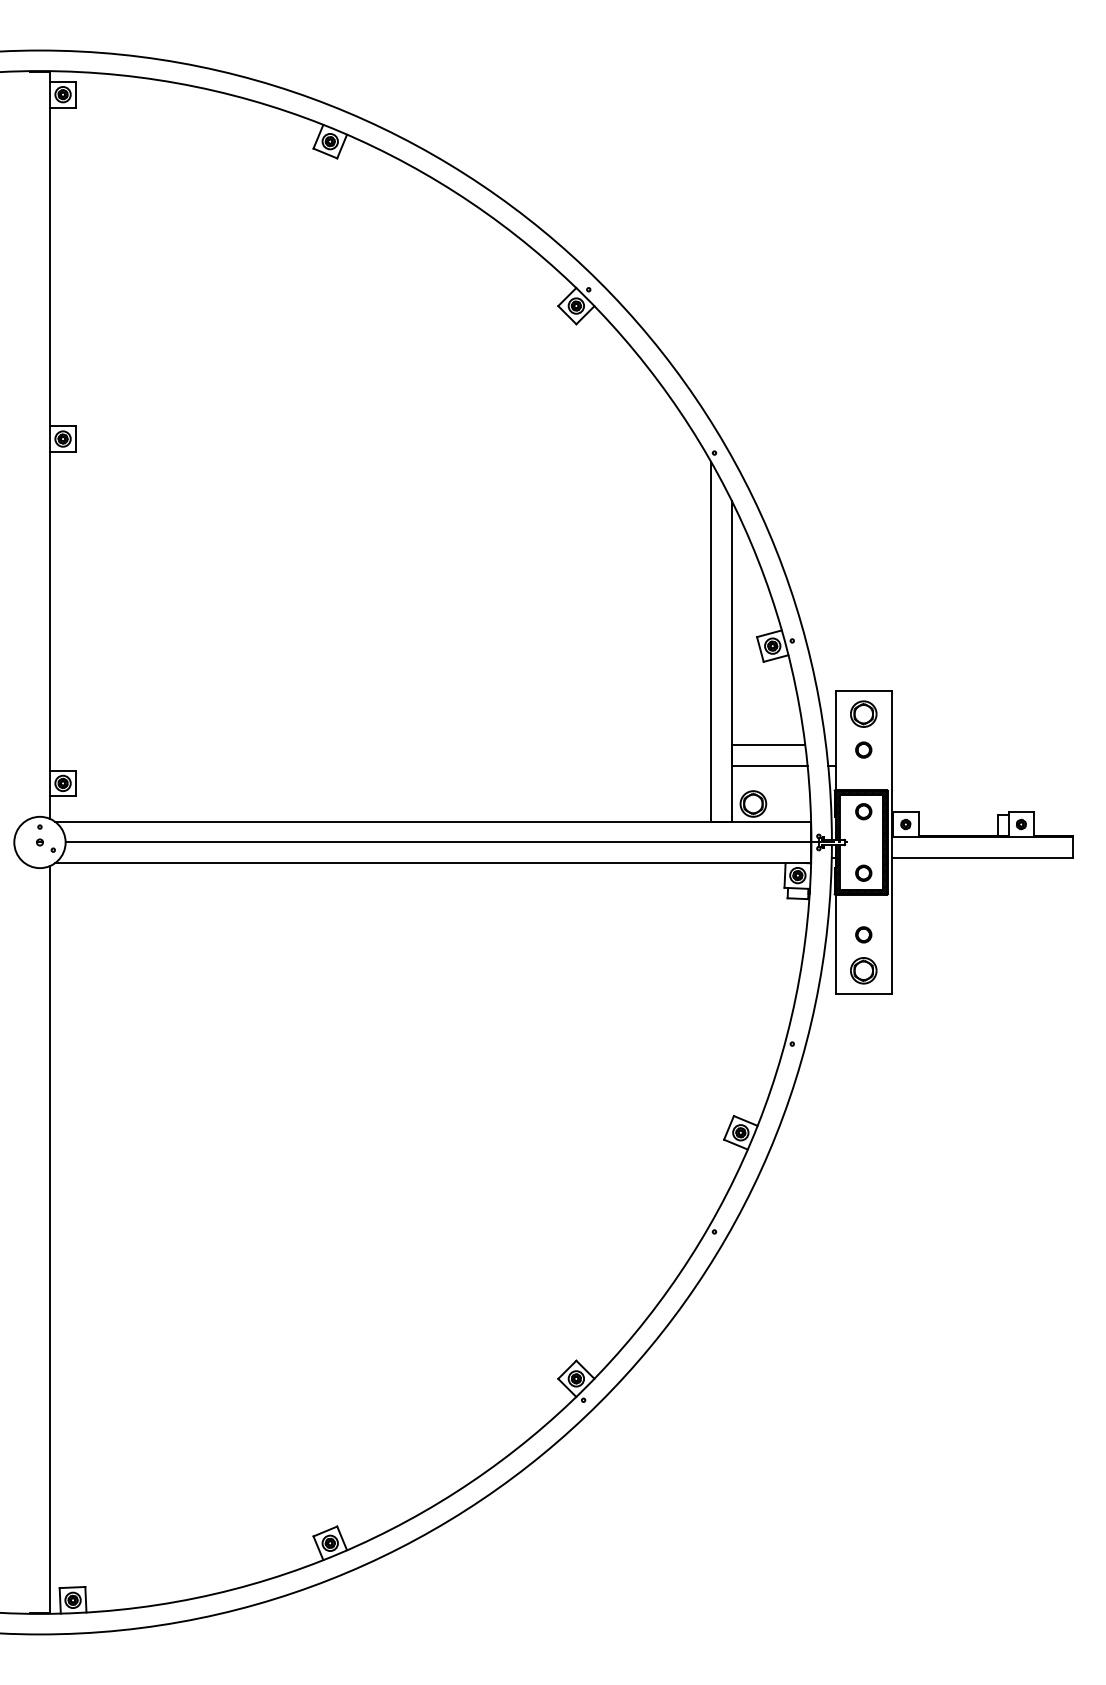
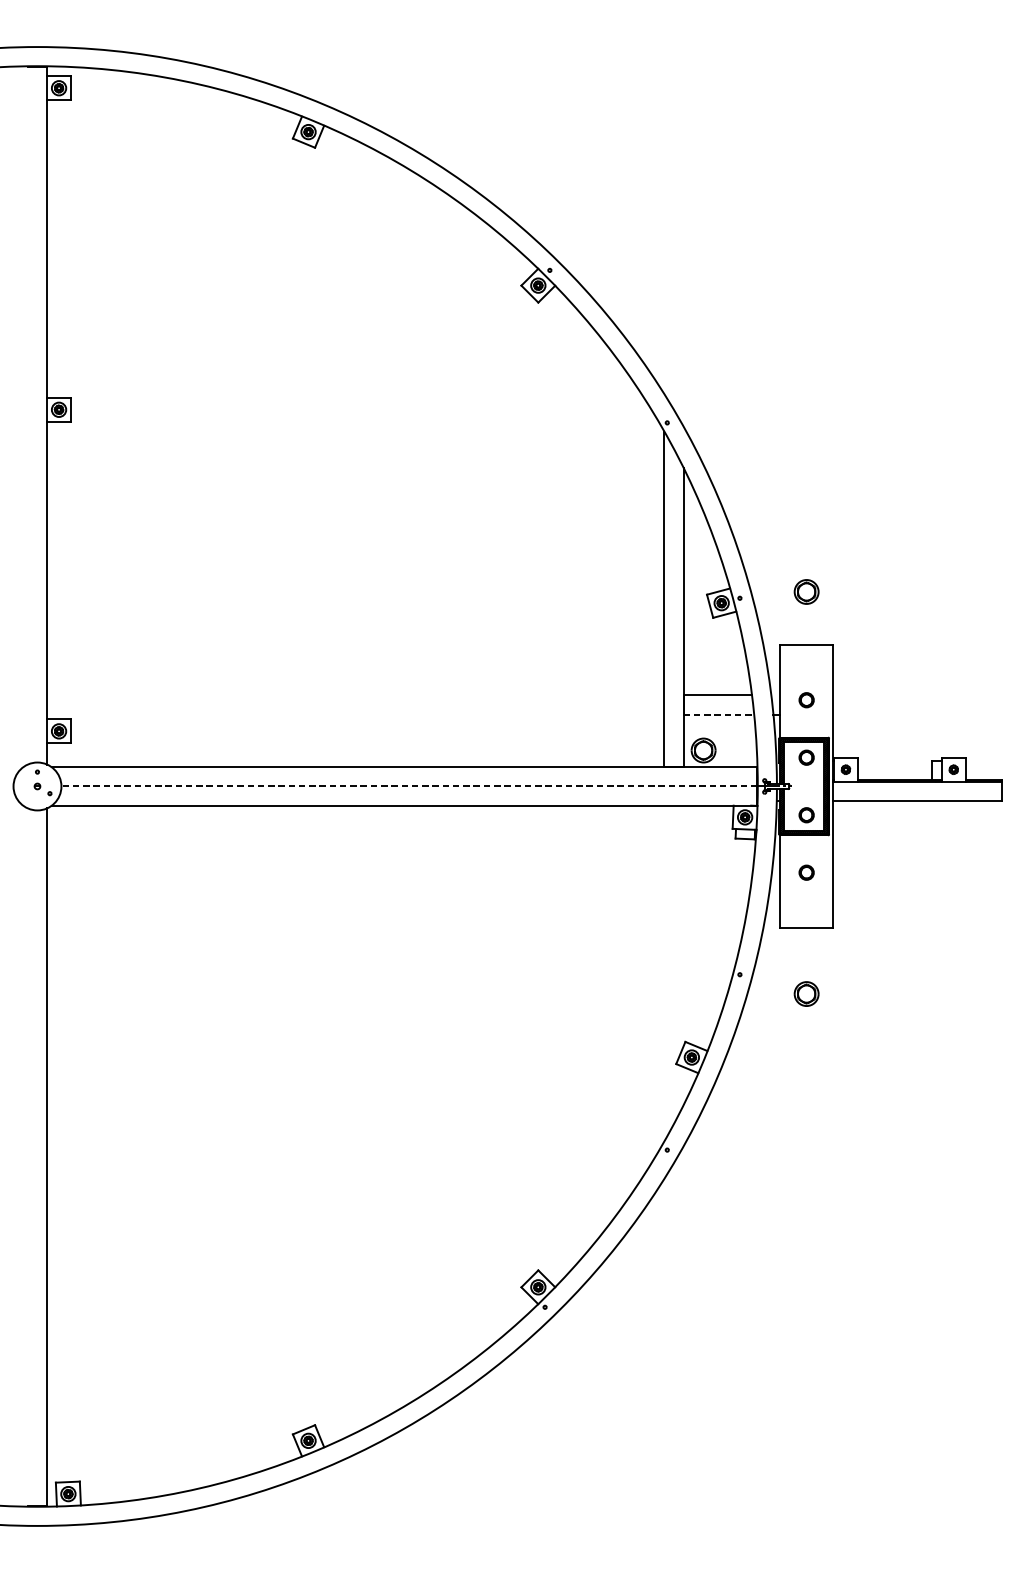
part: (863, 713) -> (806, 591), moved
line: (769, 765) -> (718, 714), solid -> dashed
line: (438, 842) -> (409, 786), solid -> dashed
part: (863, 970) -> (806, 993), moved

